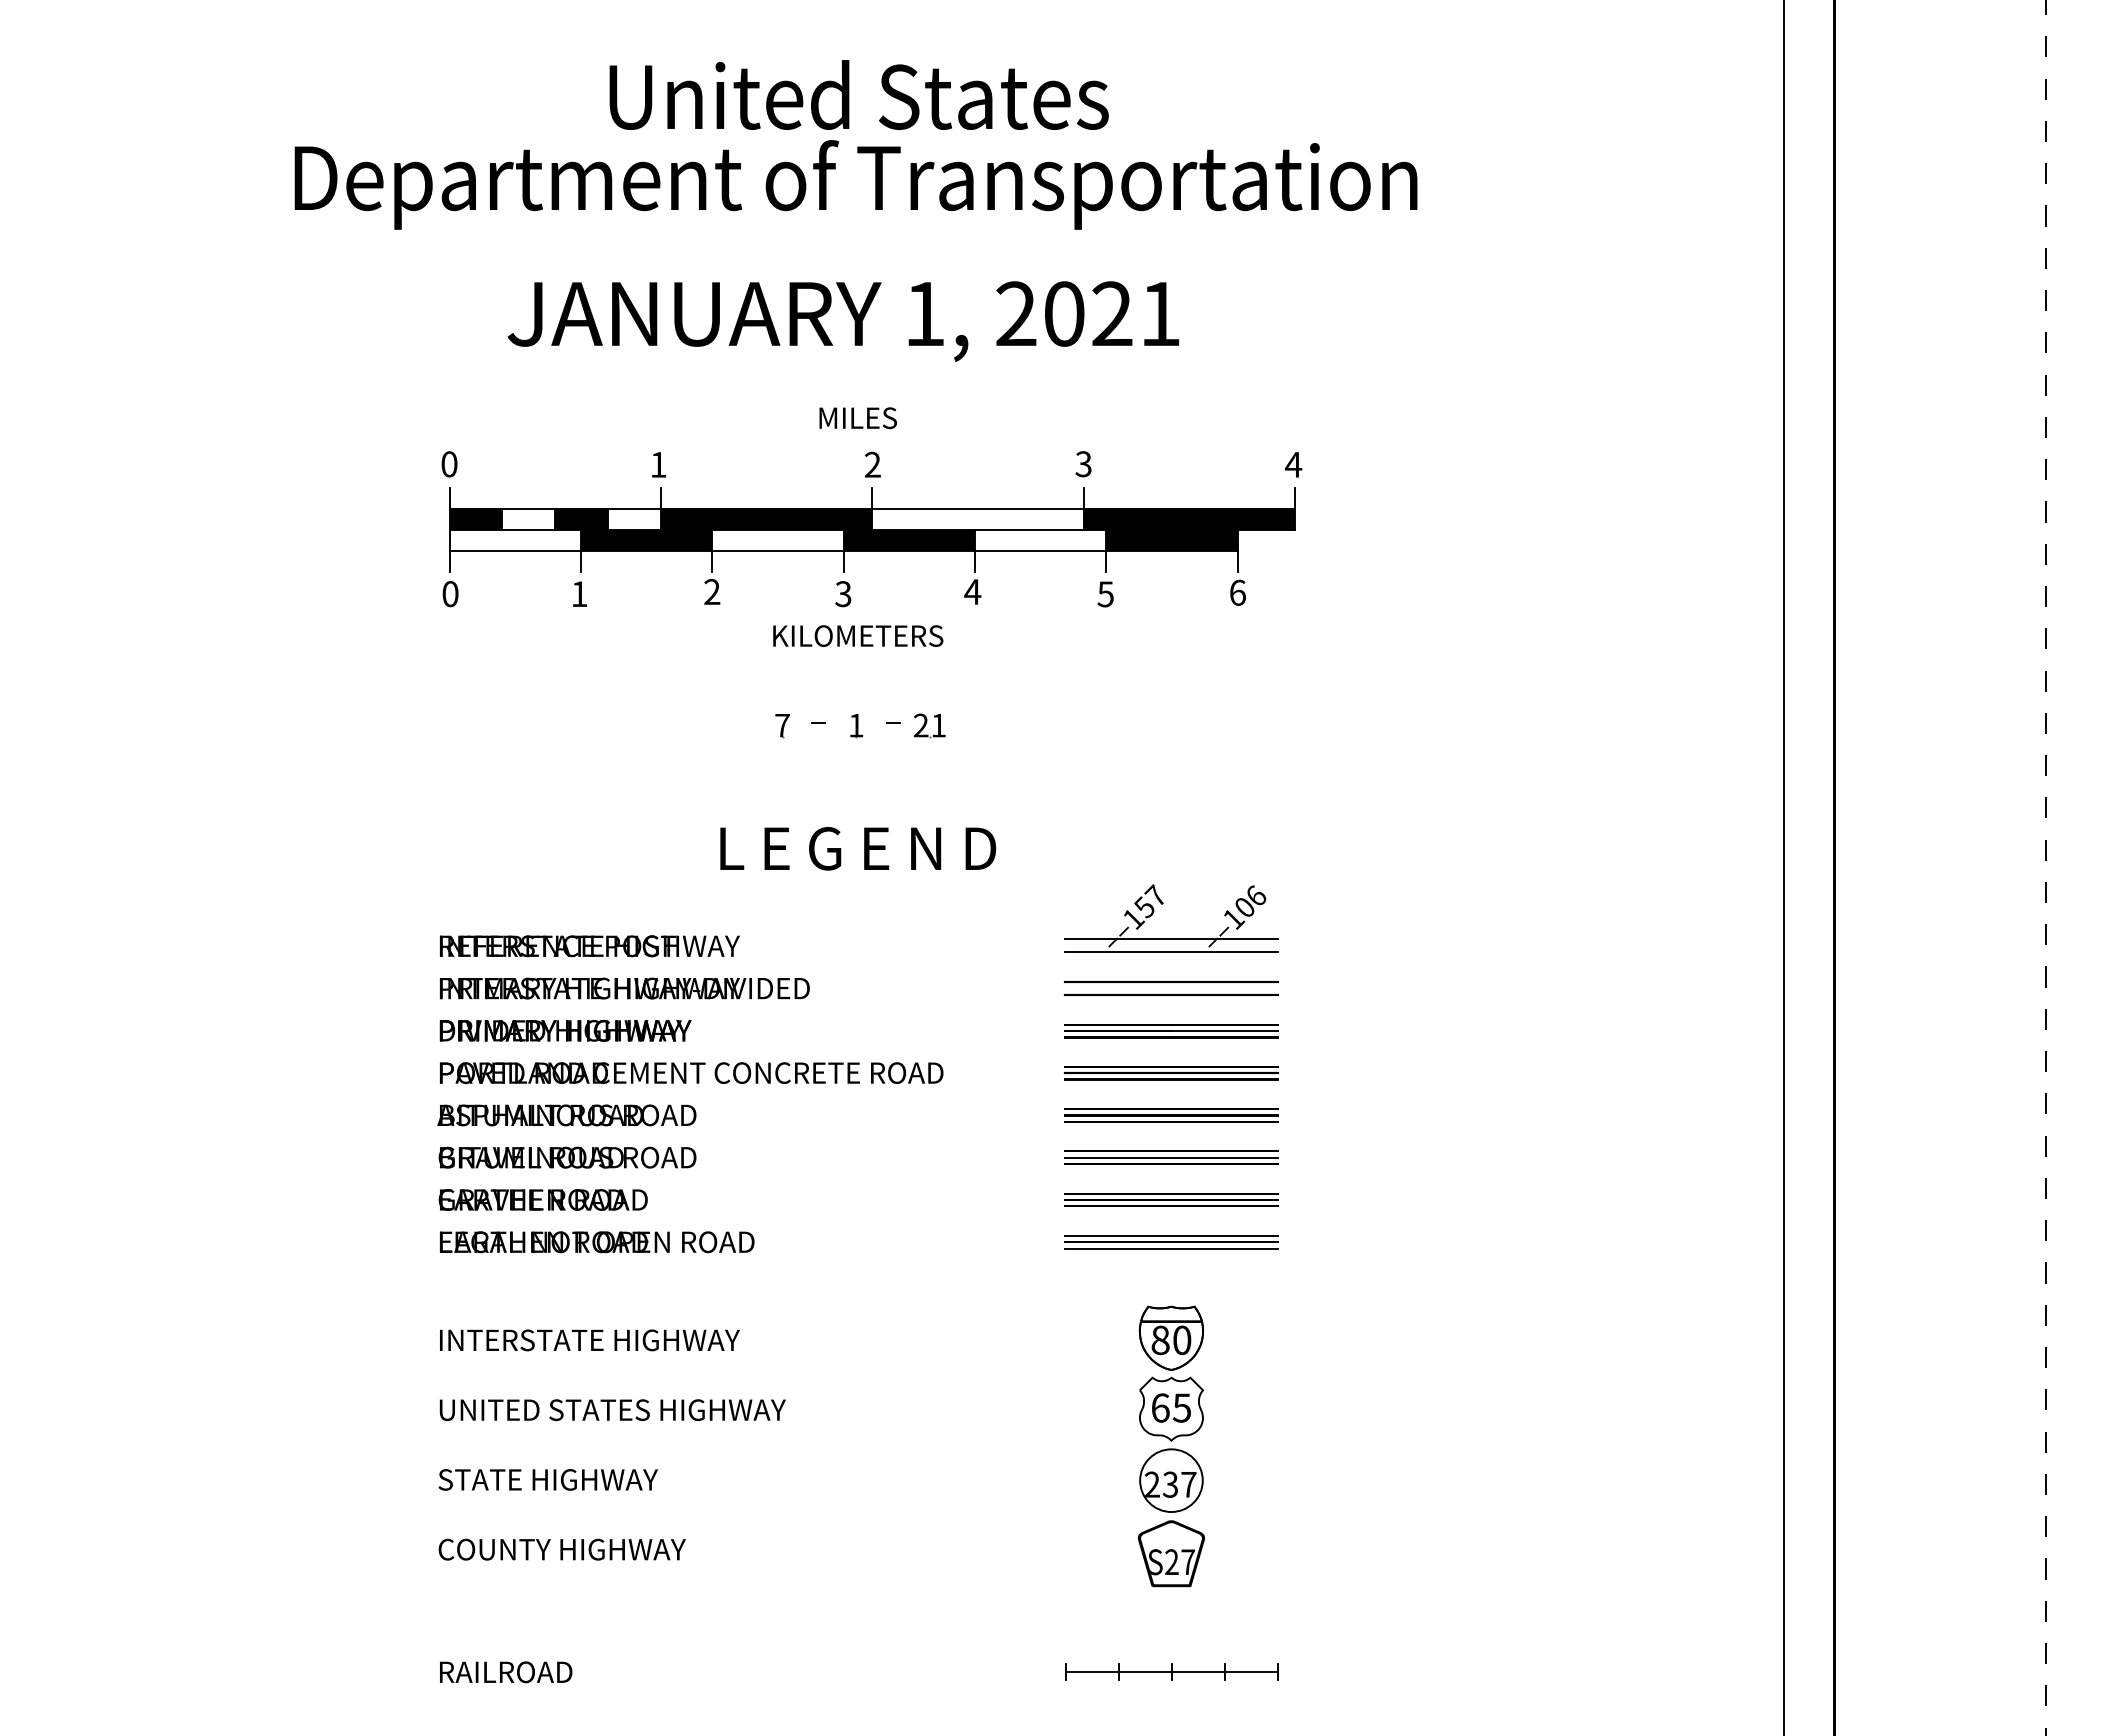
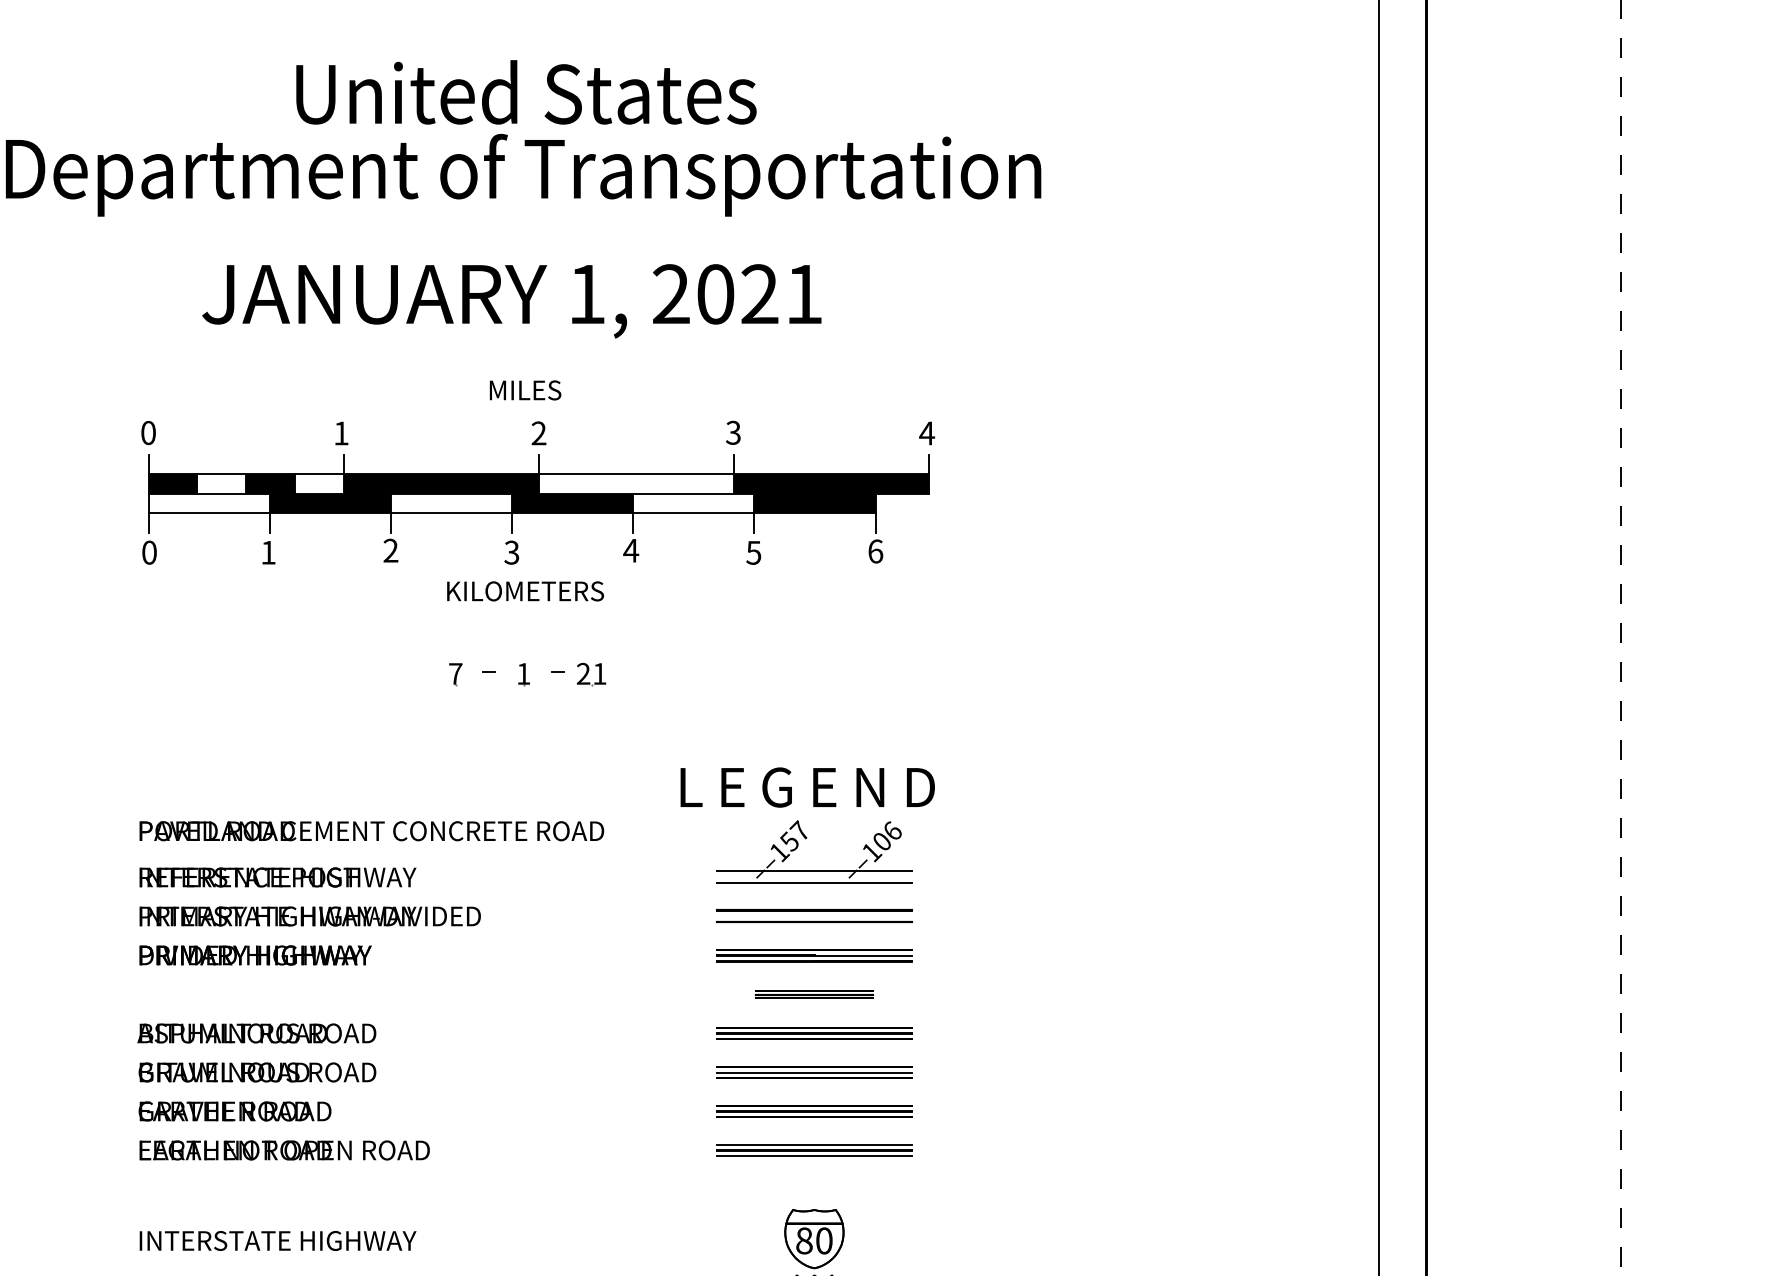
text: (858, 848) -> (808, 787), moved
text: (691, 1072) -> (371, 830), moved
part: (1171, 1073) -> (814, 994), size x0.6

